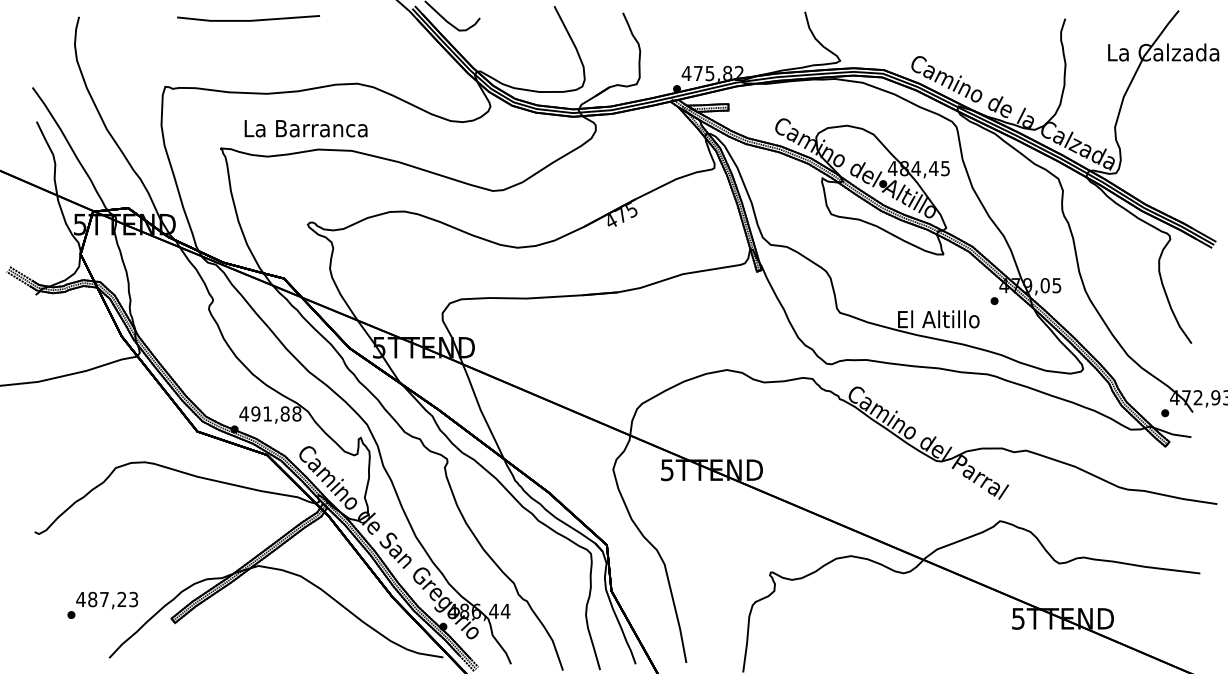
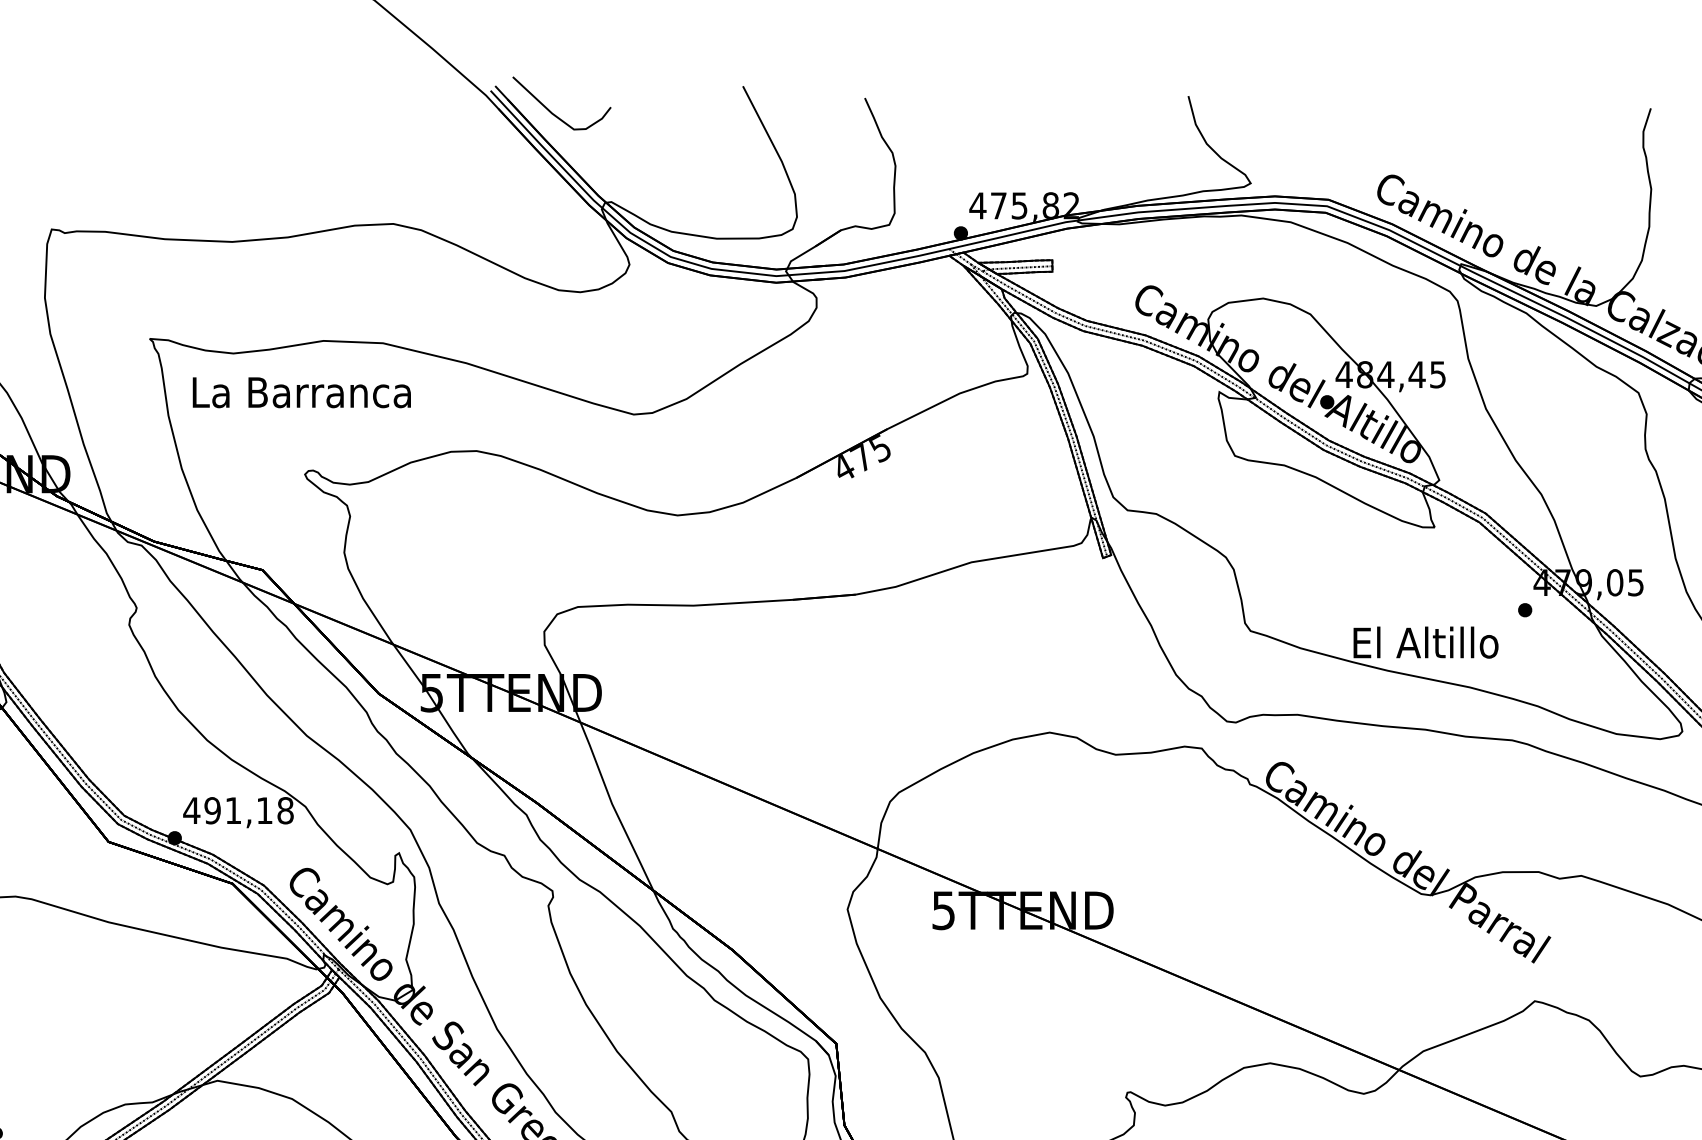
line: (248, 20) -> (199, 111), removed
text: (305, 128) -> (300, 392), moved
text: (284, 413) -> (263, 809), 491,88 -> 491,18

